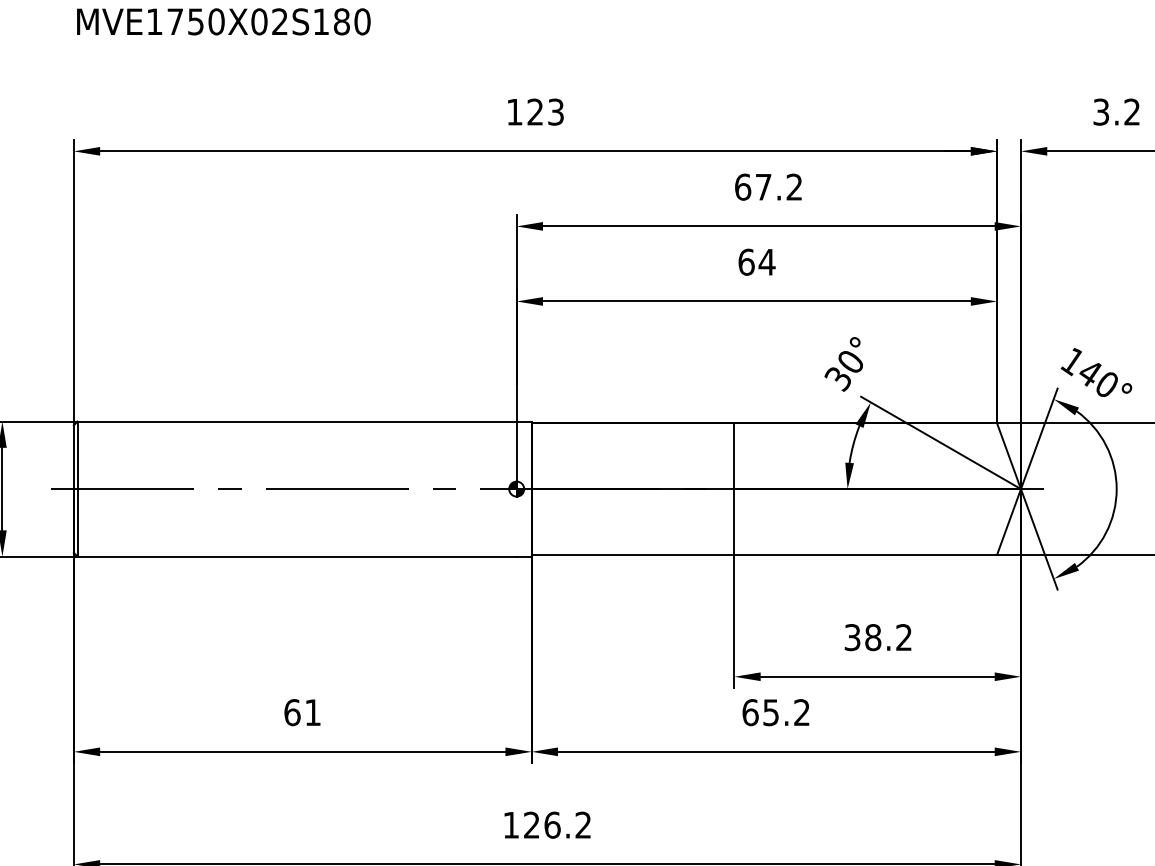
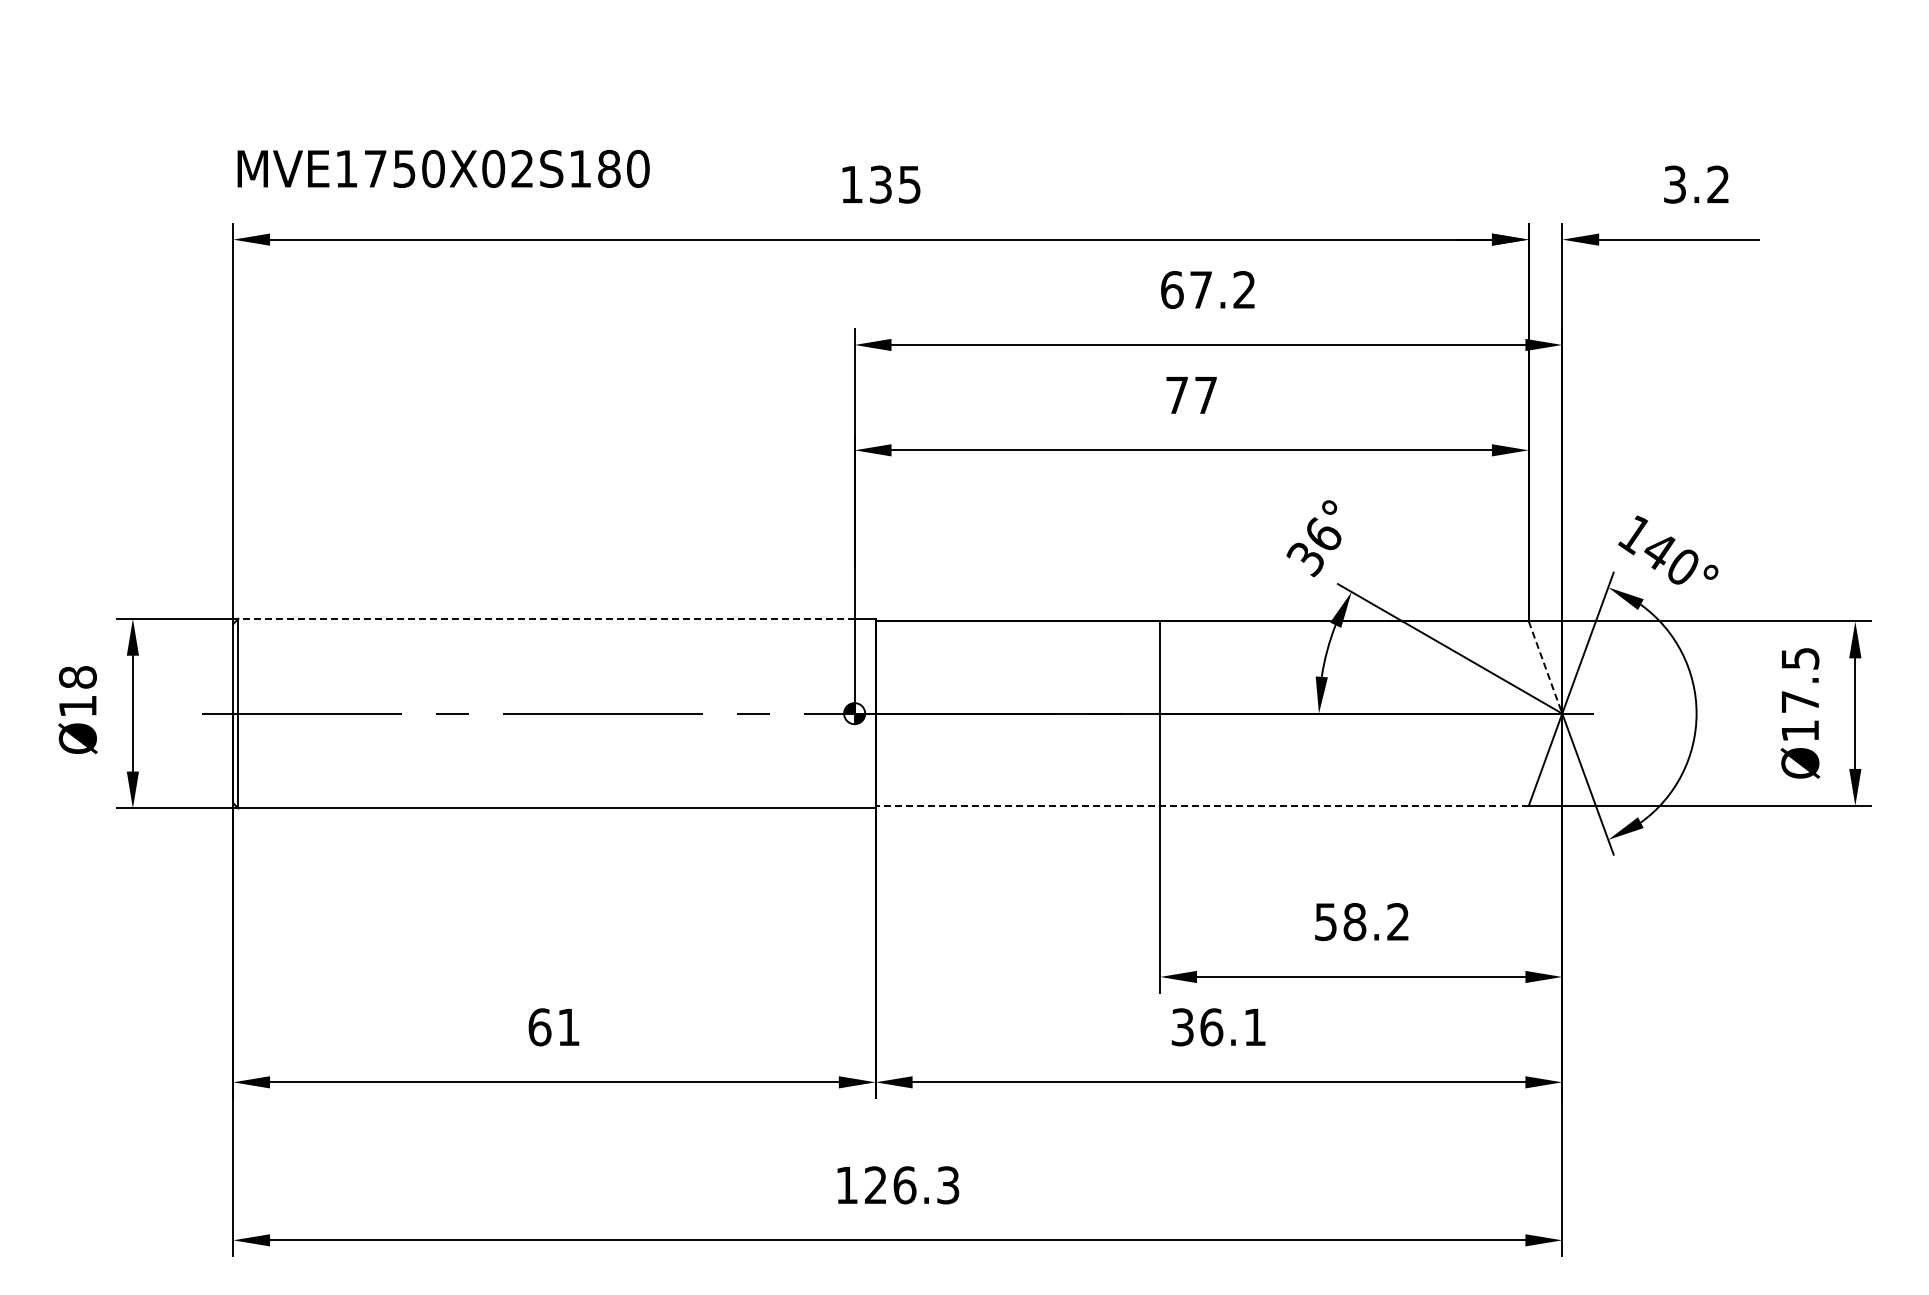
text: (223, 21) -> (443, 168), moved
text: (545, 112) -> (894, 184), 123 -> 135
text: (757, 262) -> (1192, 395), 64 -> 77
text: (850, 360) -> (1323, 533), 30° -> 36°
line: (297, 421) -> (546, 618), solid -> dashed
line: (1009, 456) -> (1545, 668), solid -> dashed
line: (764, 554) -> (1202, 805), solid -> dashed
text: (852, 637) -> (1325, 921), 38.2 -> 58.2
text: (776, 712) -> (1218, 1027), 65.2 -> 36.1
text: (583, 825) -> (948, 1185), 126.2 -> 126.3

